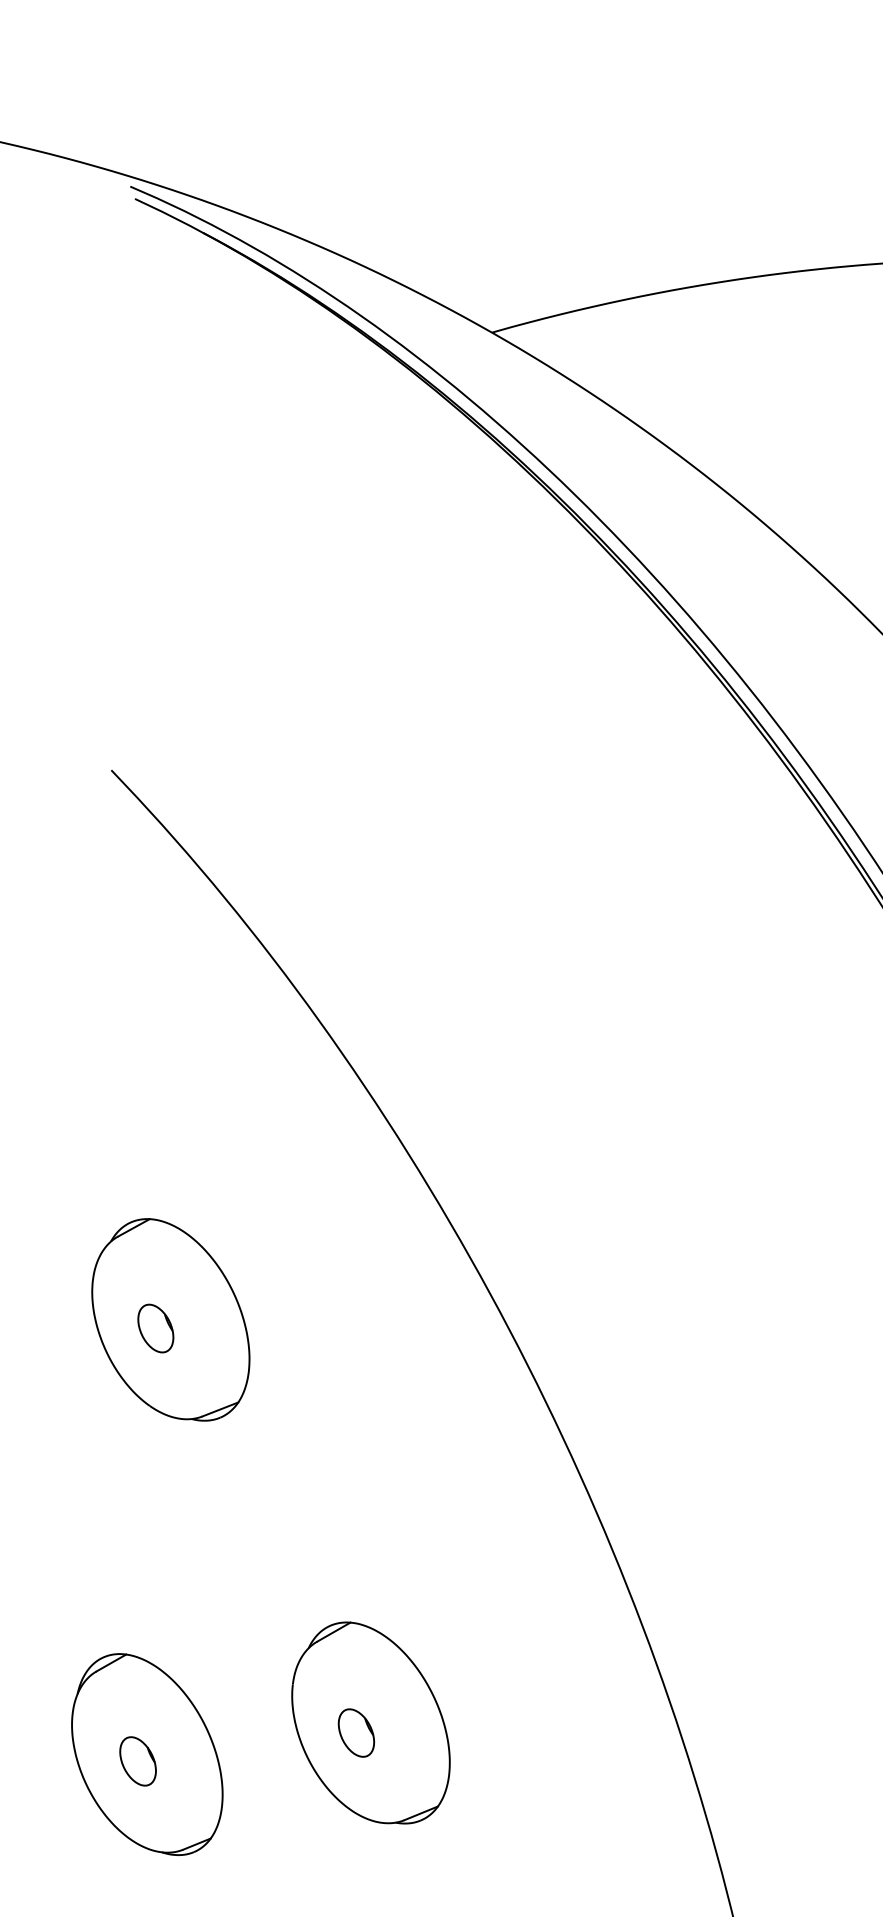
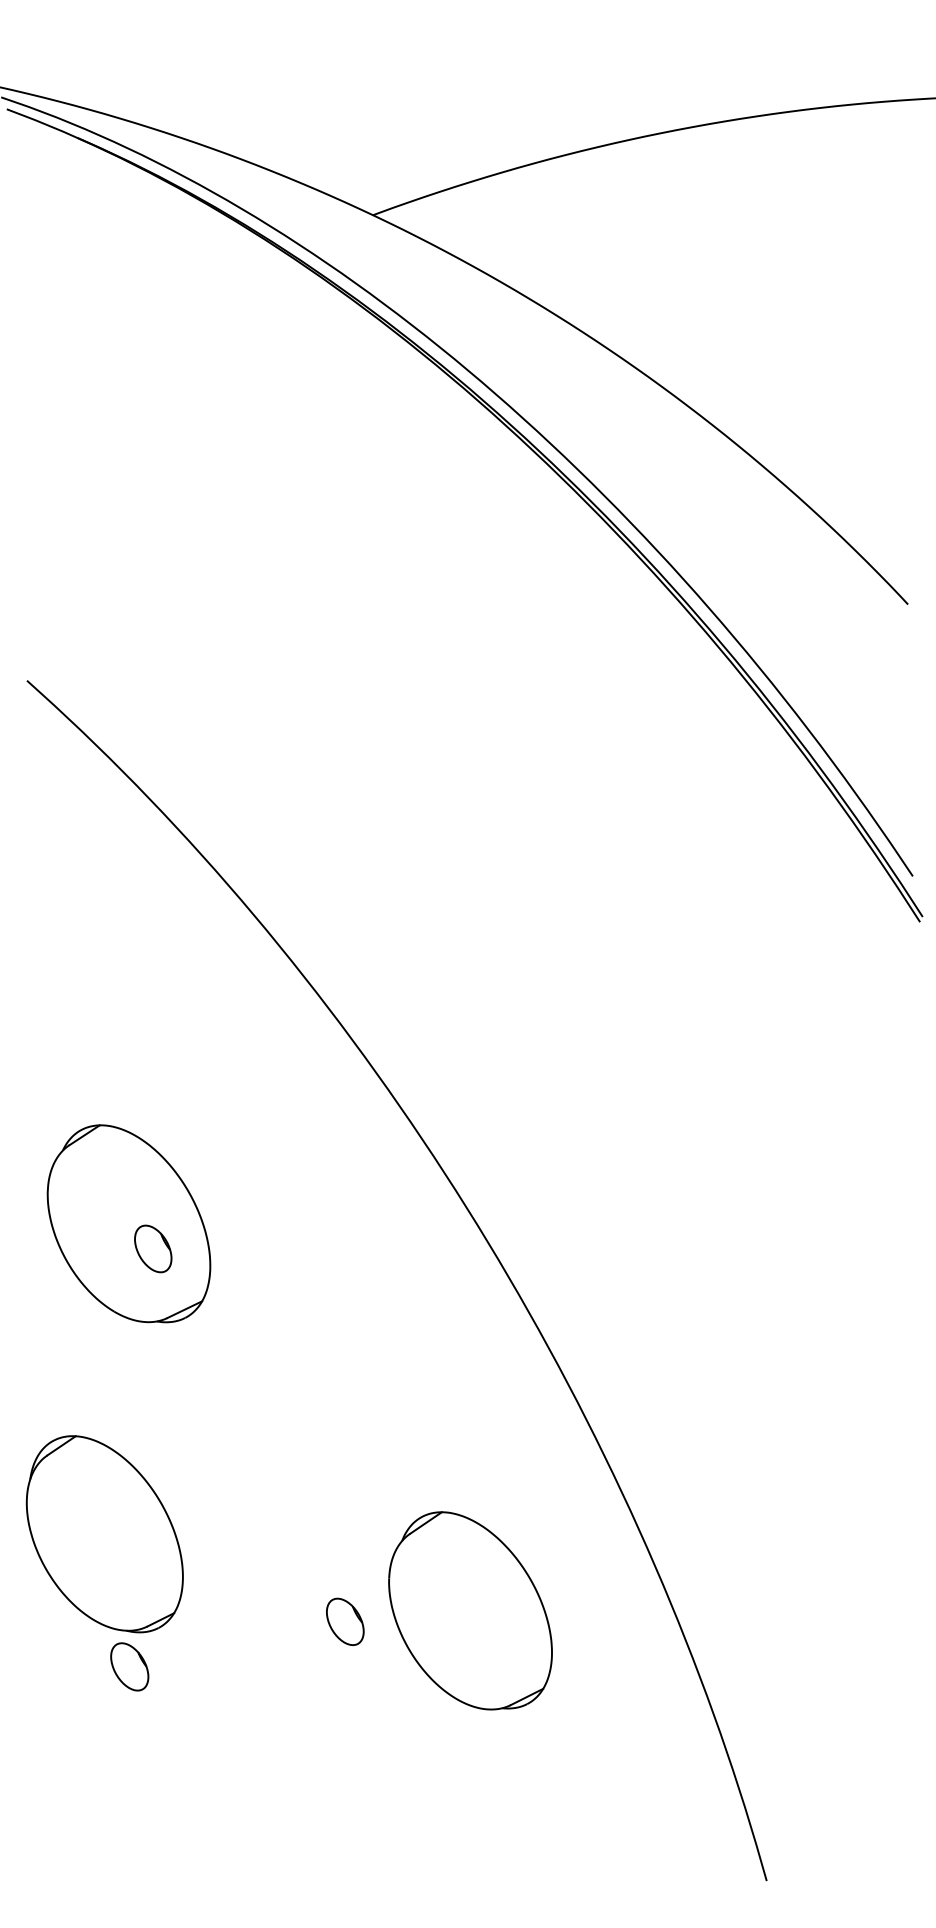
part: (156, 1328) -> (153, 1248), moved
part: (371, 1722) -> (470, 1610), moved
part: (147, 1754) -> (104, 1534), moved

